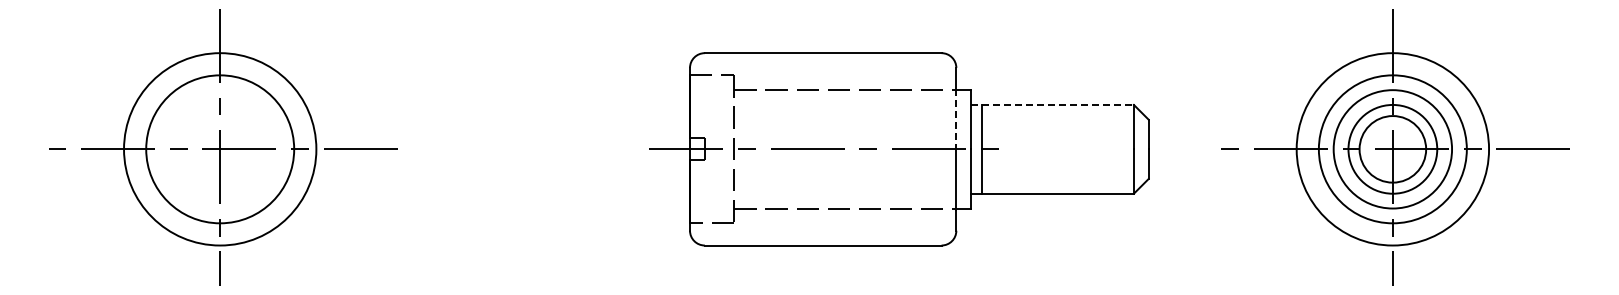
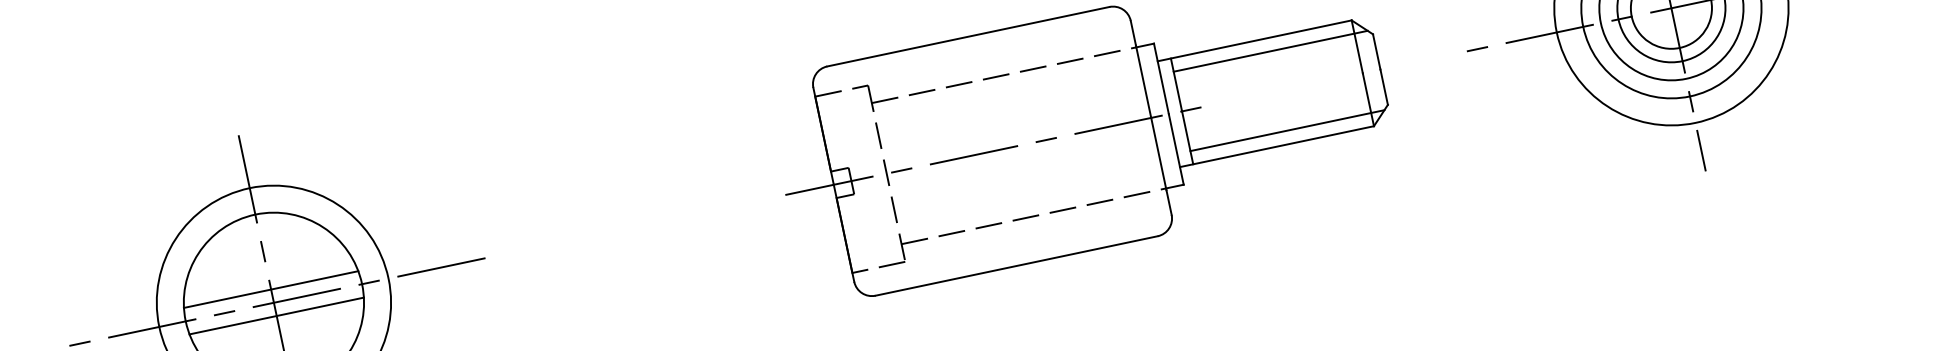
line: (1053, 104) -> (1255, 40), dashed -> solid
line: (1063, 116) -> (1270, 51), added
line: (956, 119) -> (1143, 82), dashed -> solid
line: (220, 138) -> (271, 289), added
line: (220, 160) -> (277, 316), added
line: (1063, 182) -> (1287, 130), added

